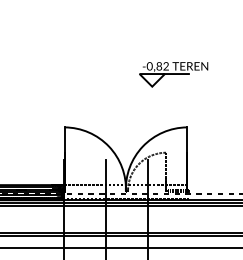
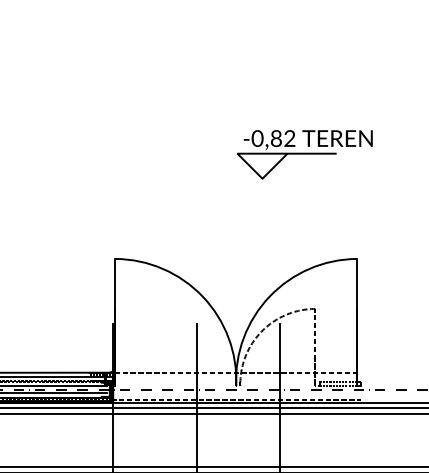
part: (173, 74) -> (304, 154), moved

